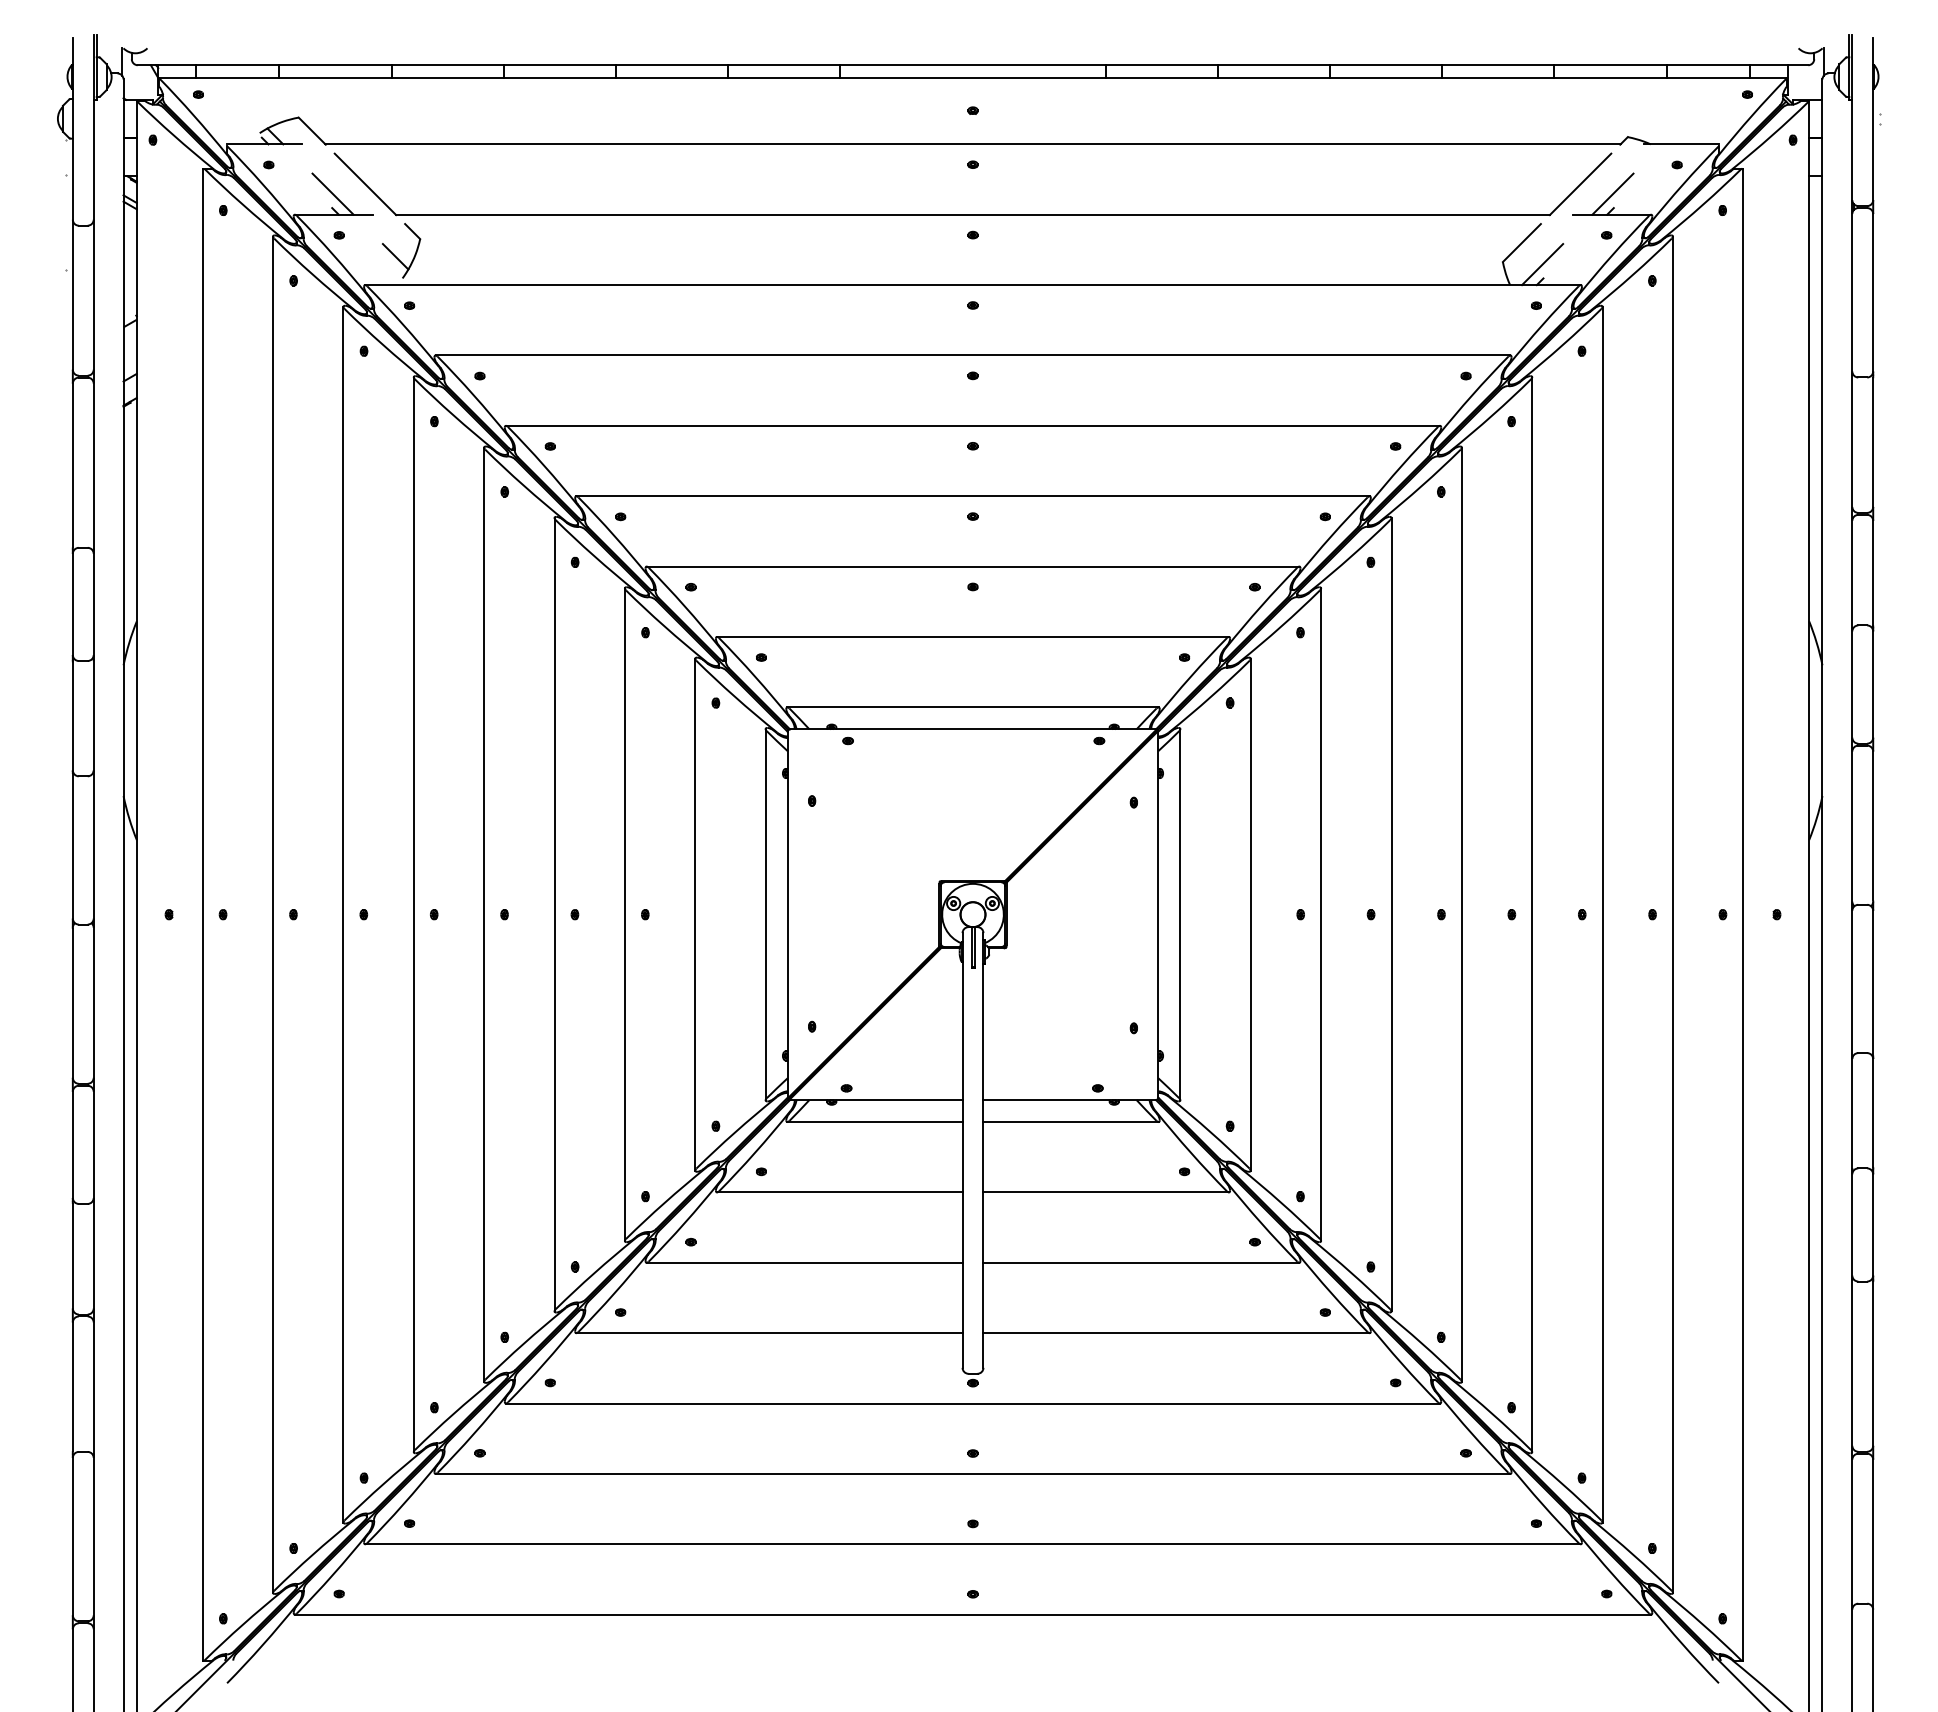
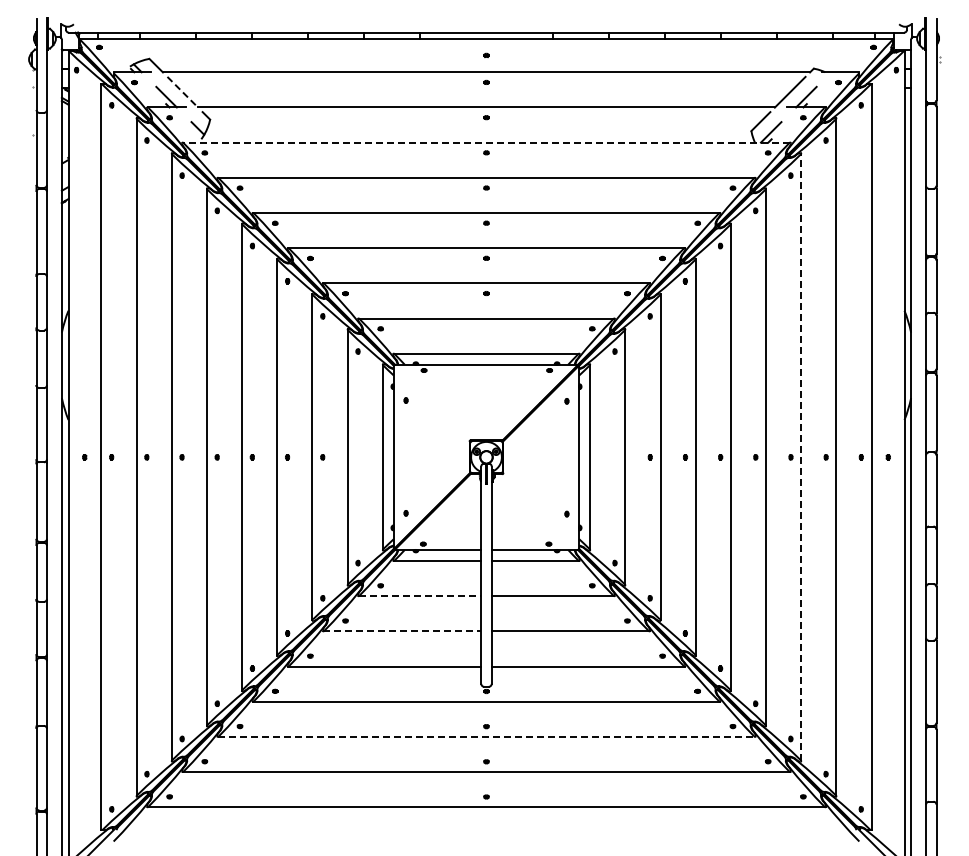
line: (364, 184) -> (182, 92), solid -> dashed
line: (973, 284) -> (486, 142), solid -> dashed
line: (1603, 915) -> (801, 457), solid -> dashed
line: (840, 1193) -> (420, 596), solid -> dashed
line: (804, 1263) -> (402, 631), solid -> dashed
line: (973, 1473) -> (486, 736), solid -> dashed

